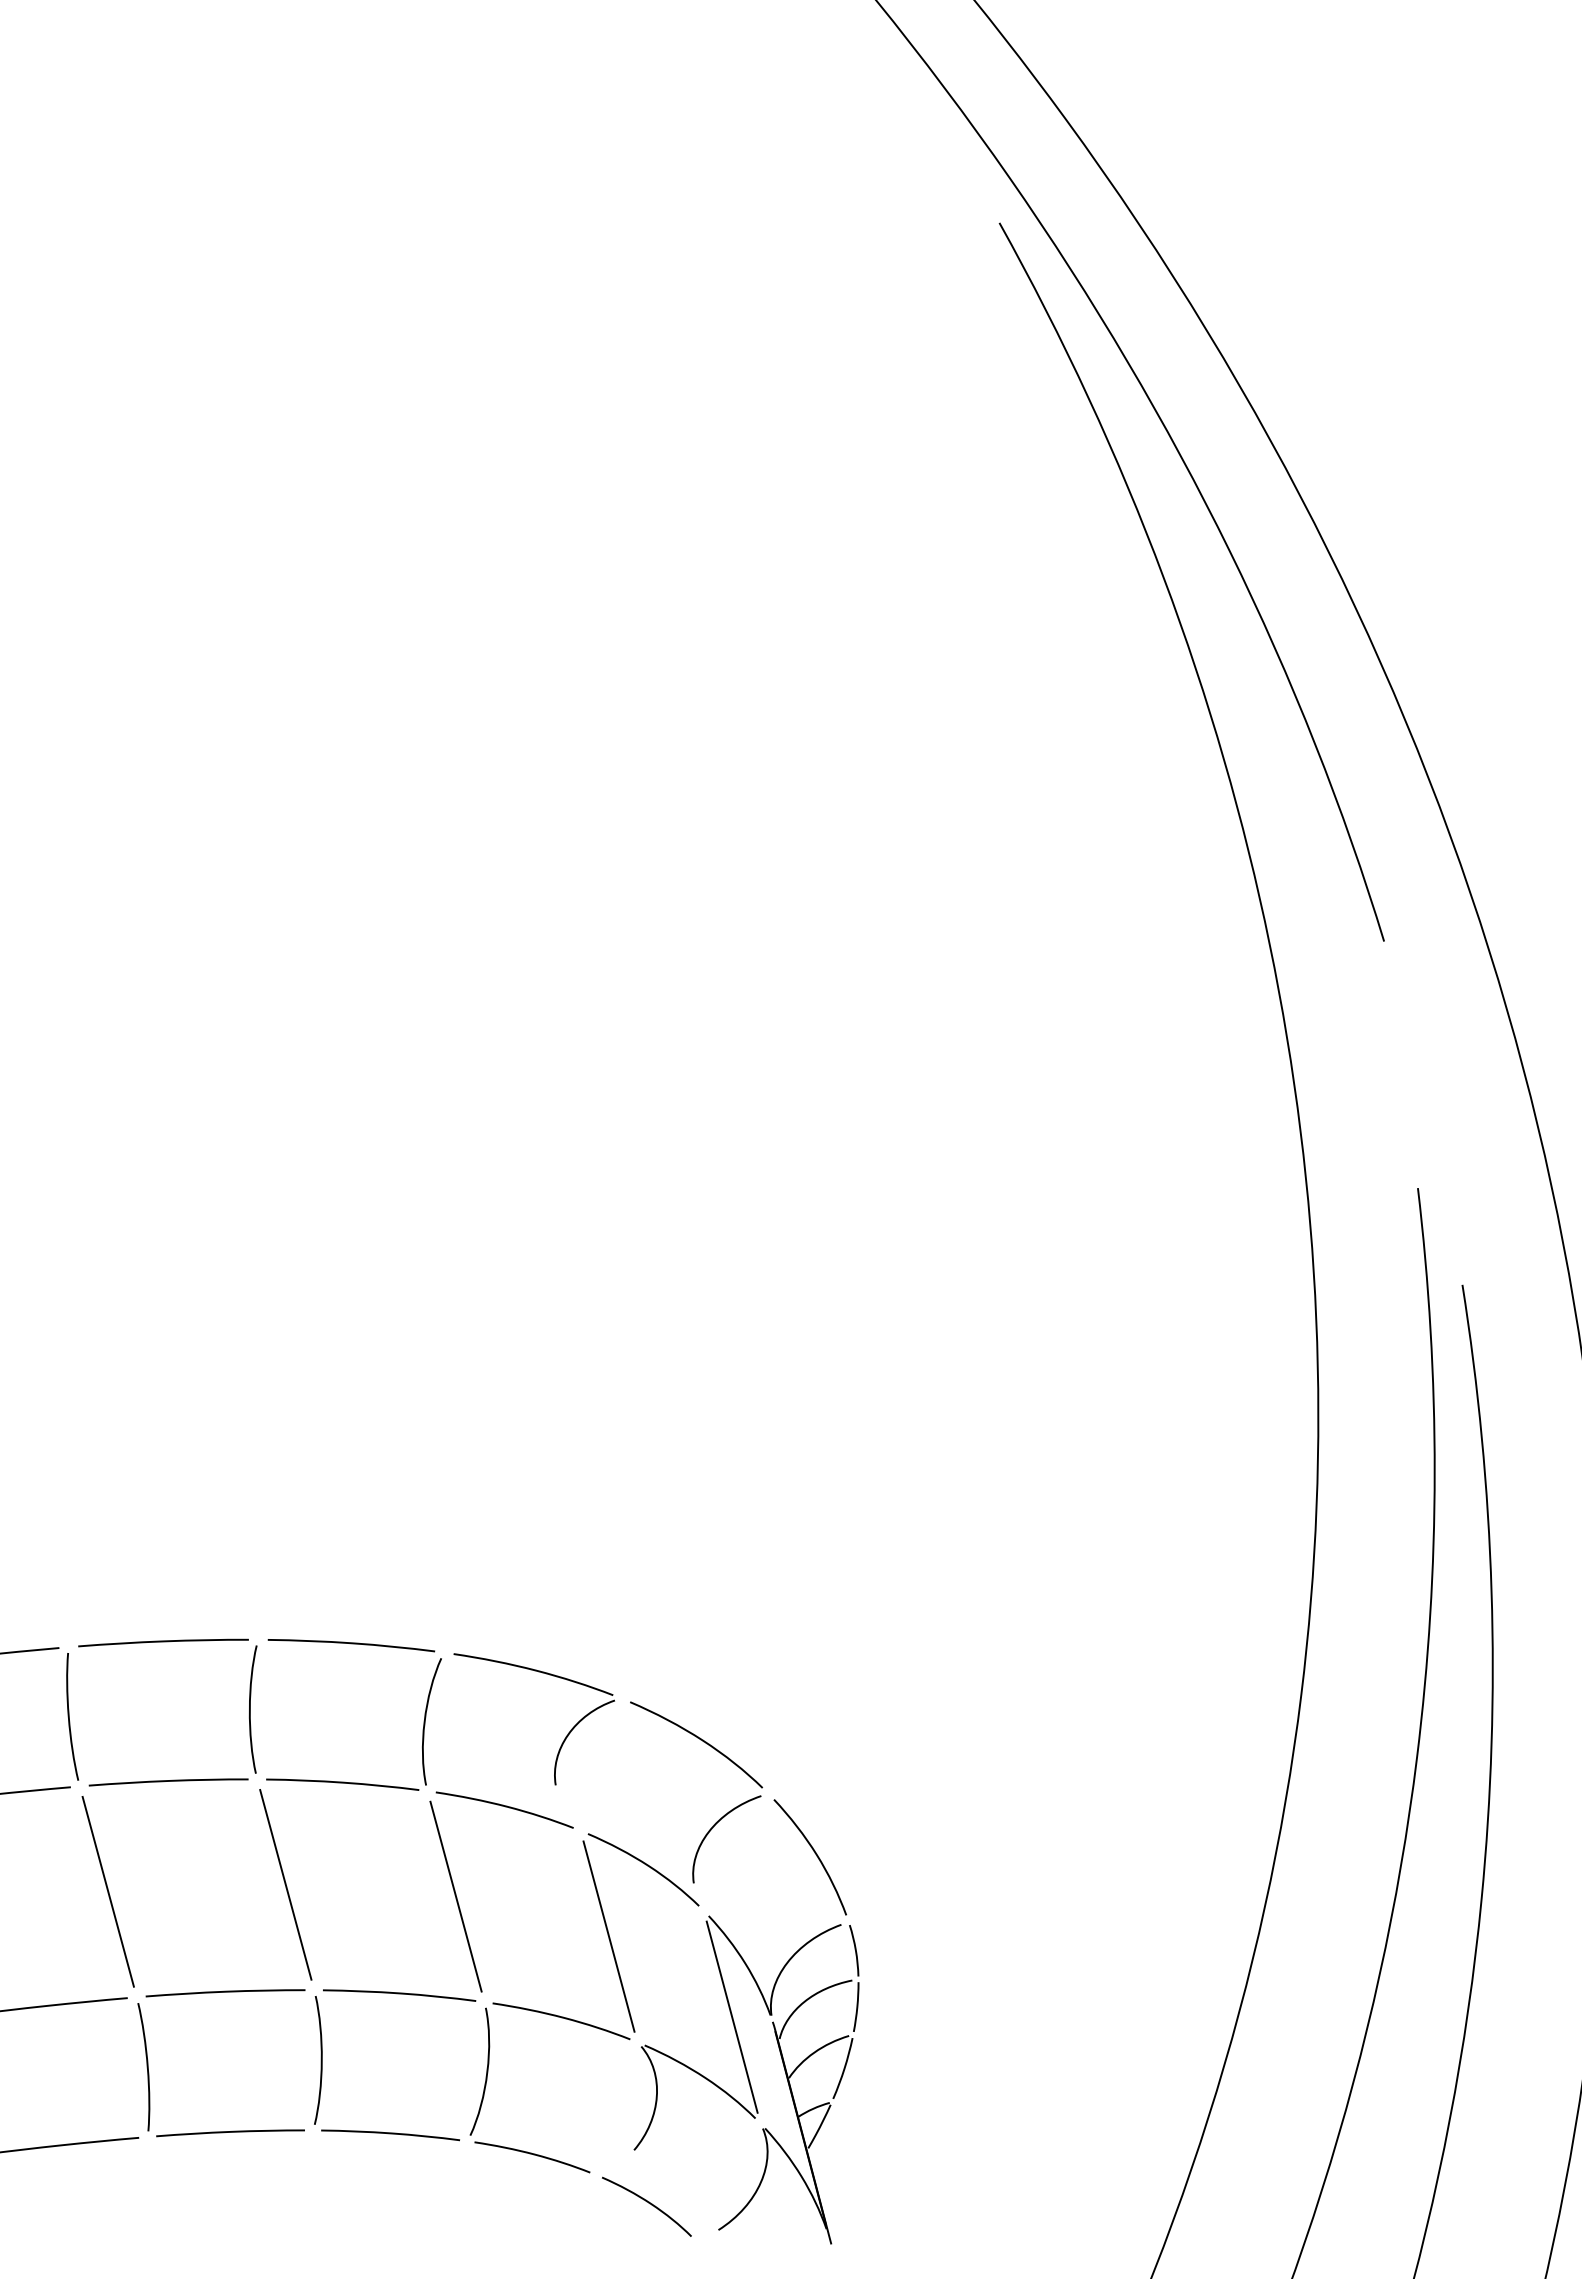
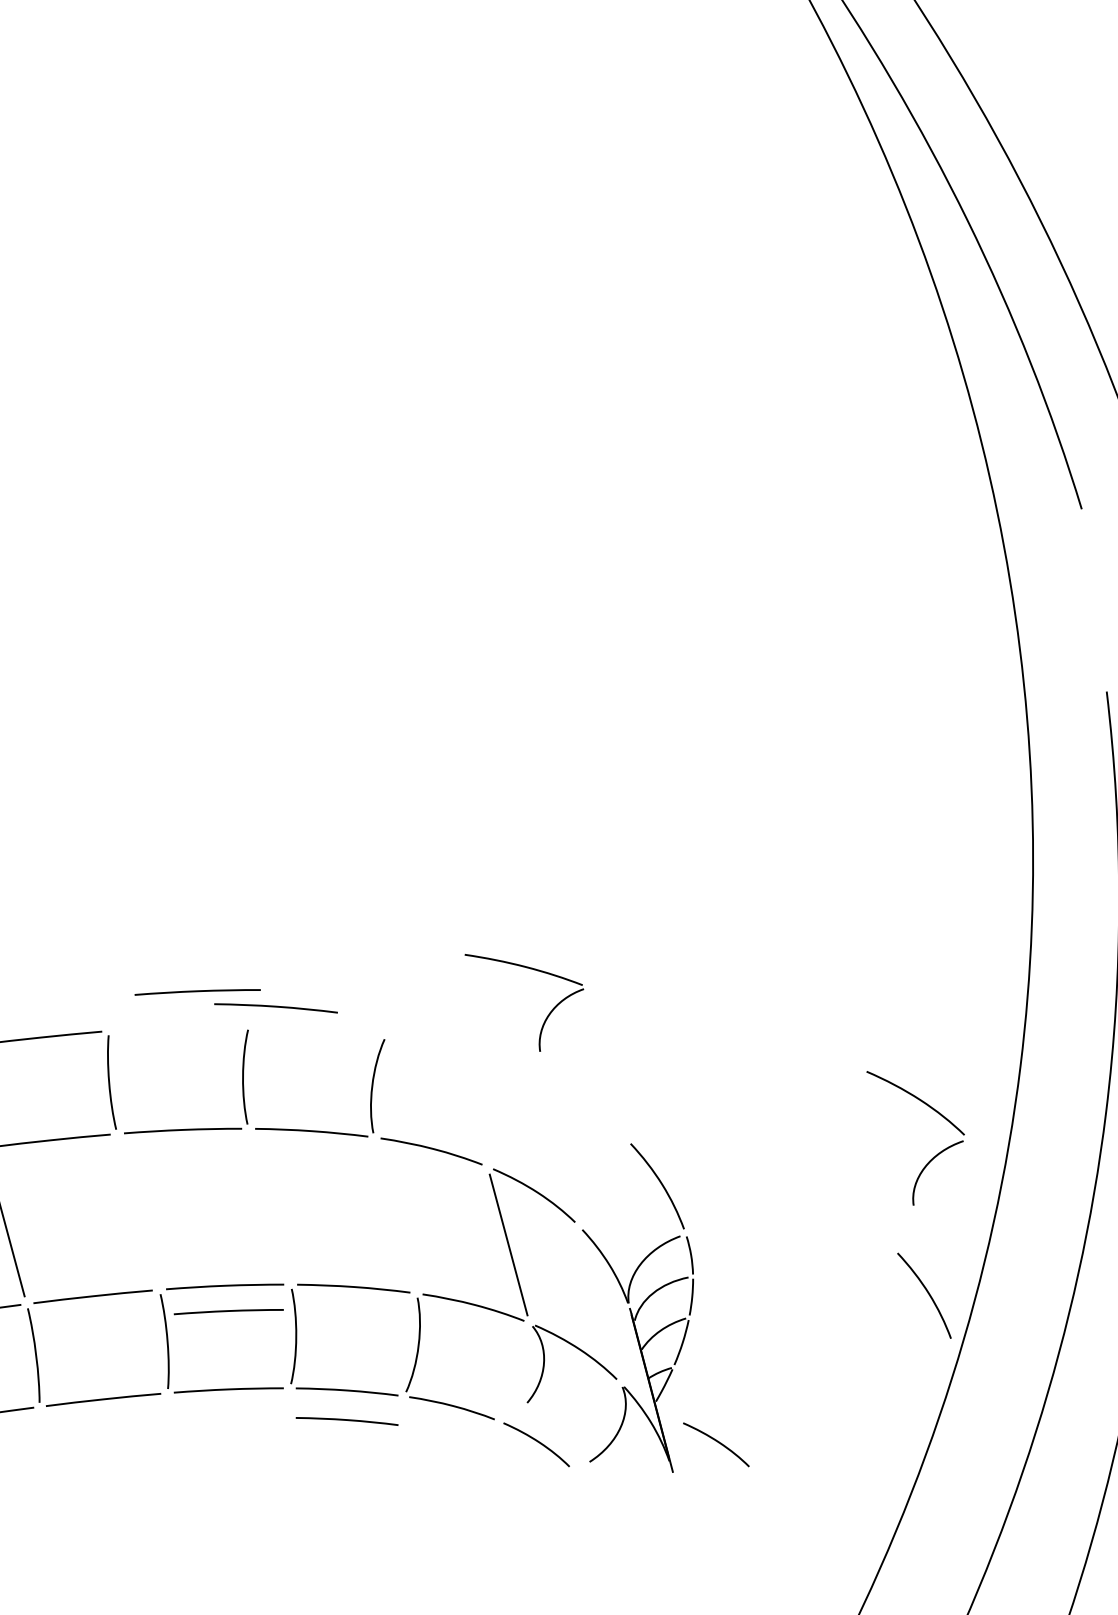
curve: (163, 1642) -> (197, 992), moved
curve: (351, 1644) -> (276, 1007), moved
part: (565, 1736) -> (547, 1015), moved
part: (717, 1820) -> (931, 1159), moved
line: (285, 1884) -> (269, 1206), removed
line: (107, 1891) -> (137, 1211), removed
line: (455, 1896) -> (395, 1215), removed
curve: (1175, 2001) -> (927, 1292), added
line: (731, 2016) -> (599, 1304), removed
curve: (230, 2026) -> (228, 1311), added
curve: (390, 2174) -> (347, 1420), added
curve: (891, 2203) -> (717, 1442), added

